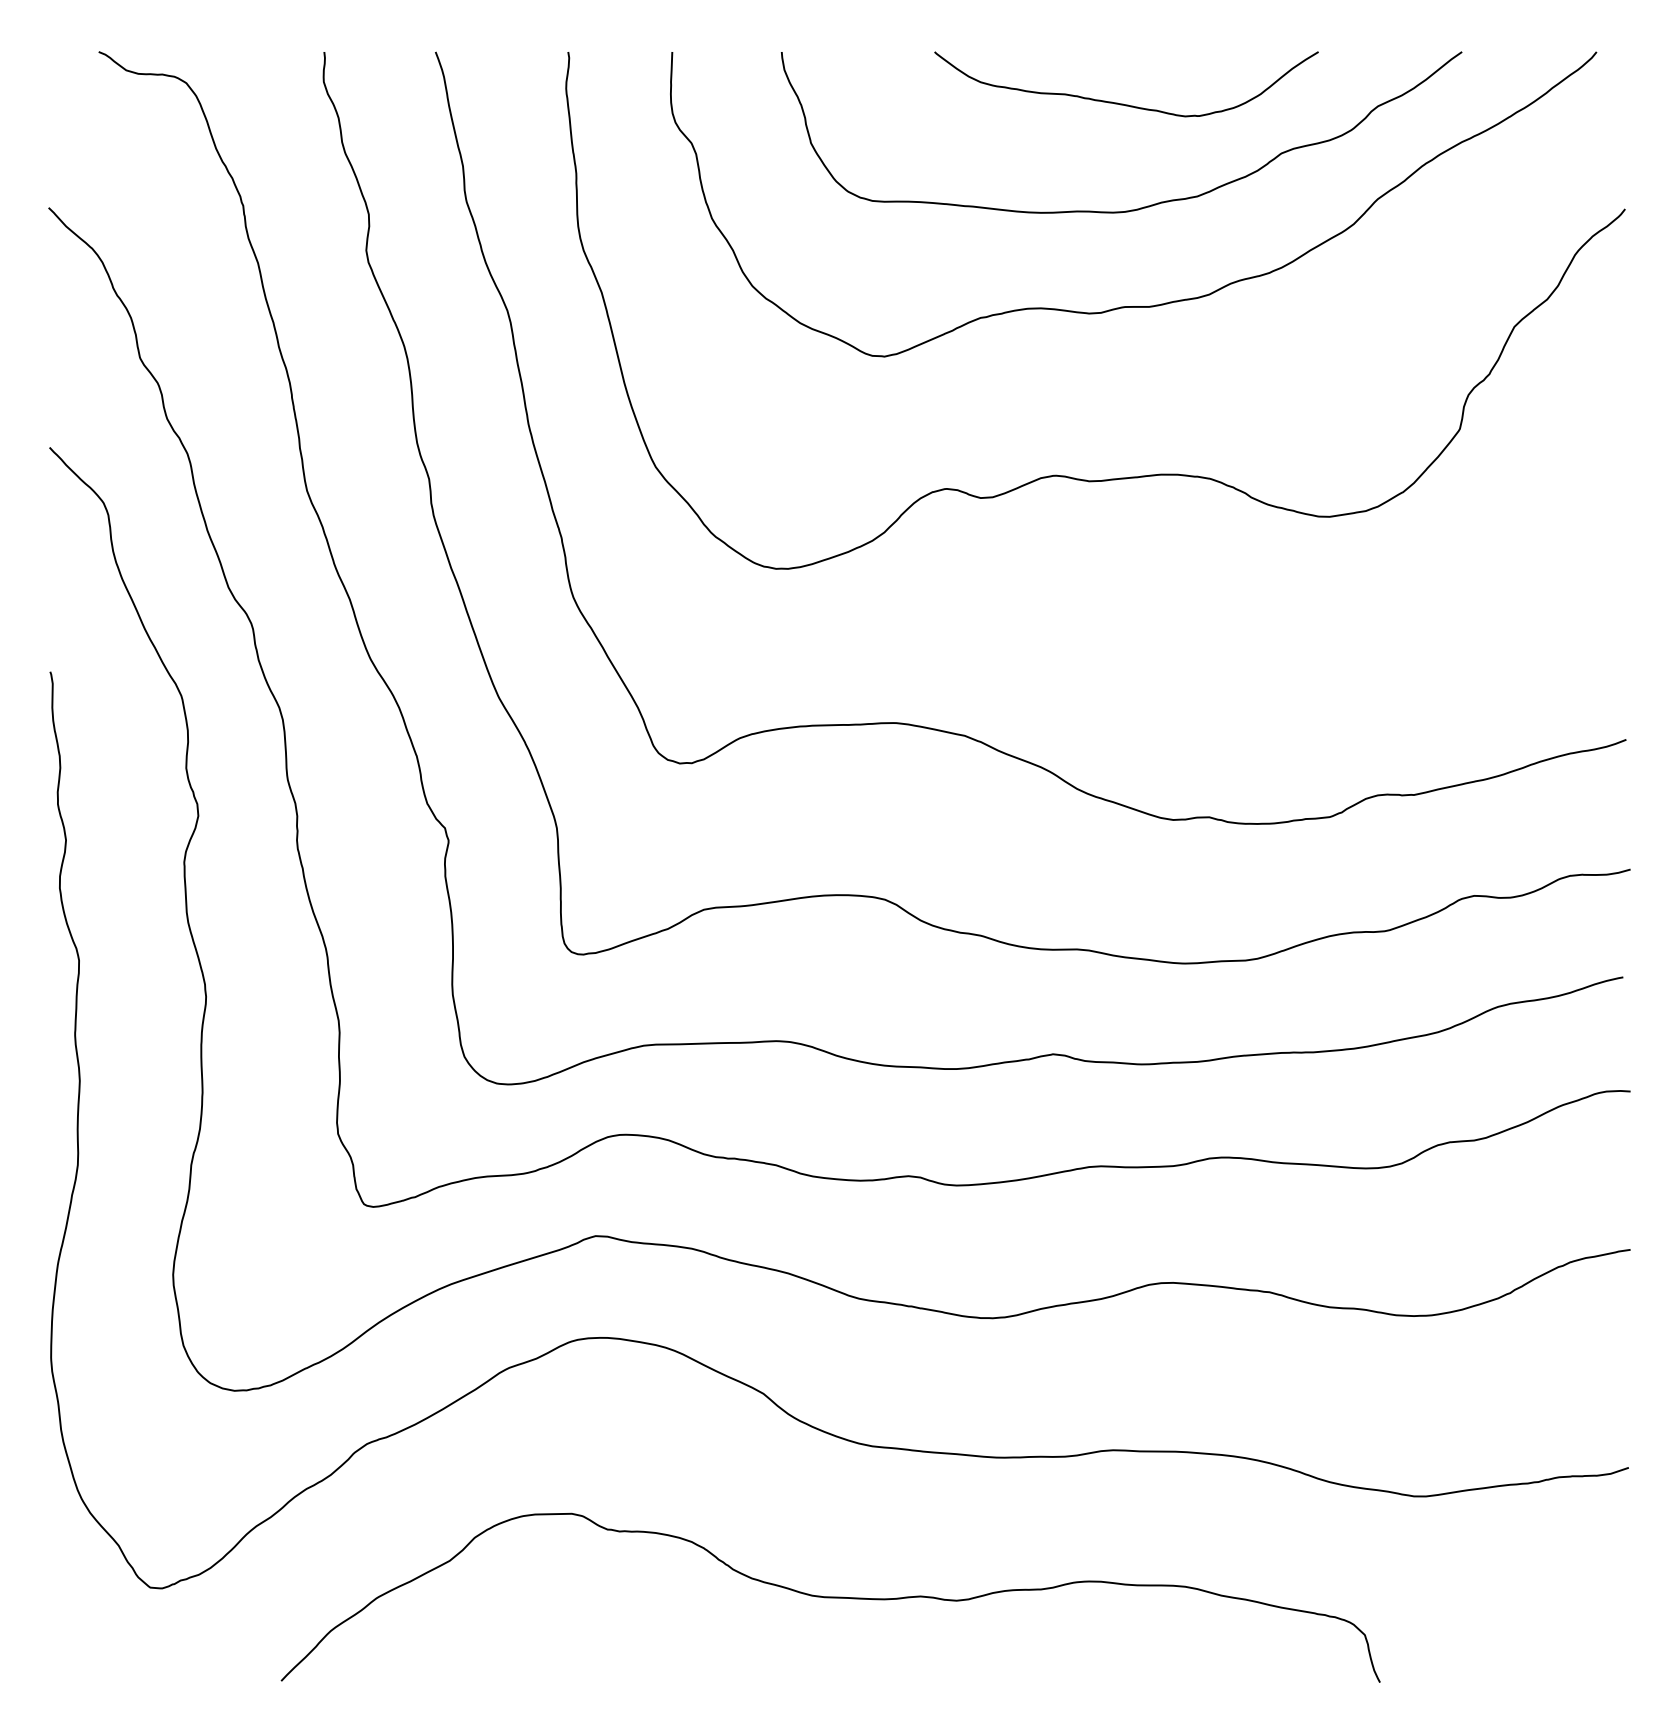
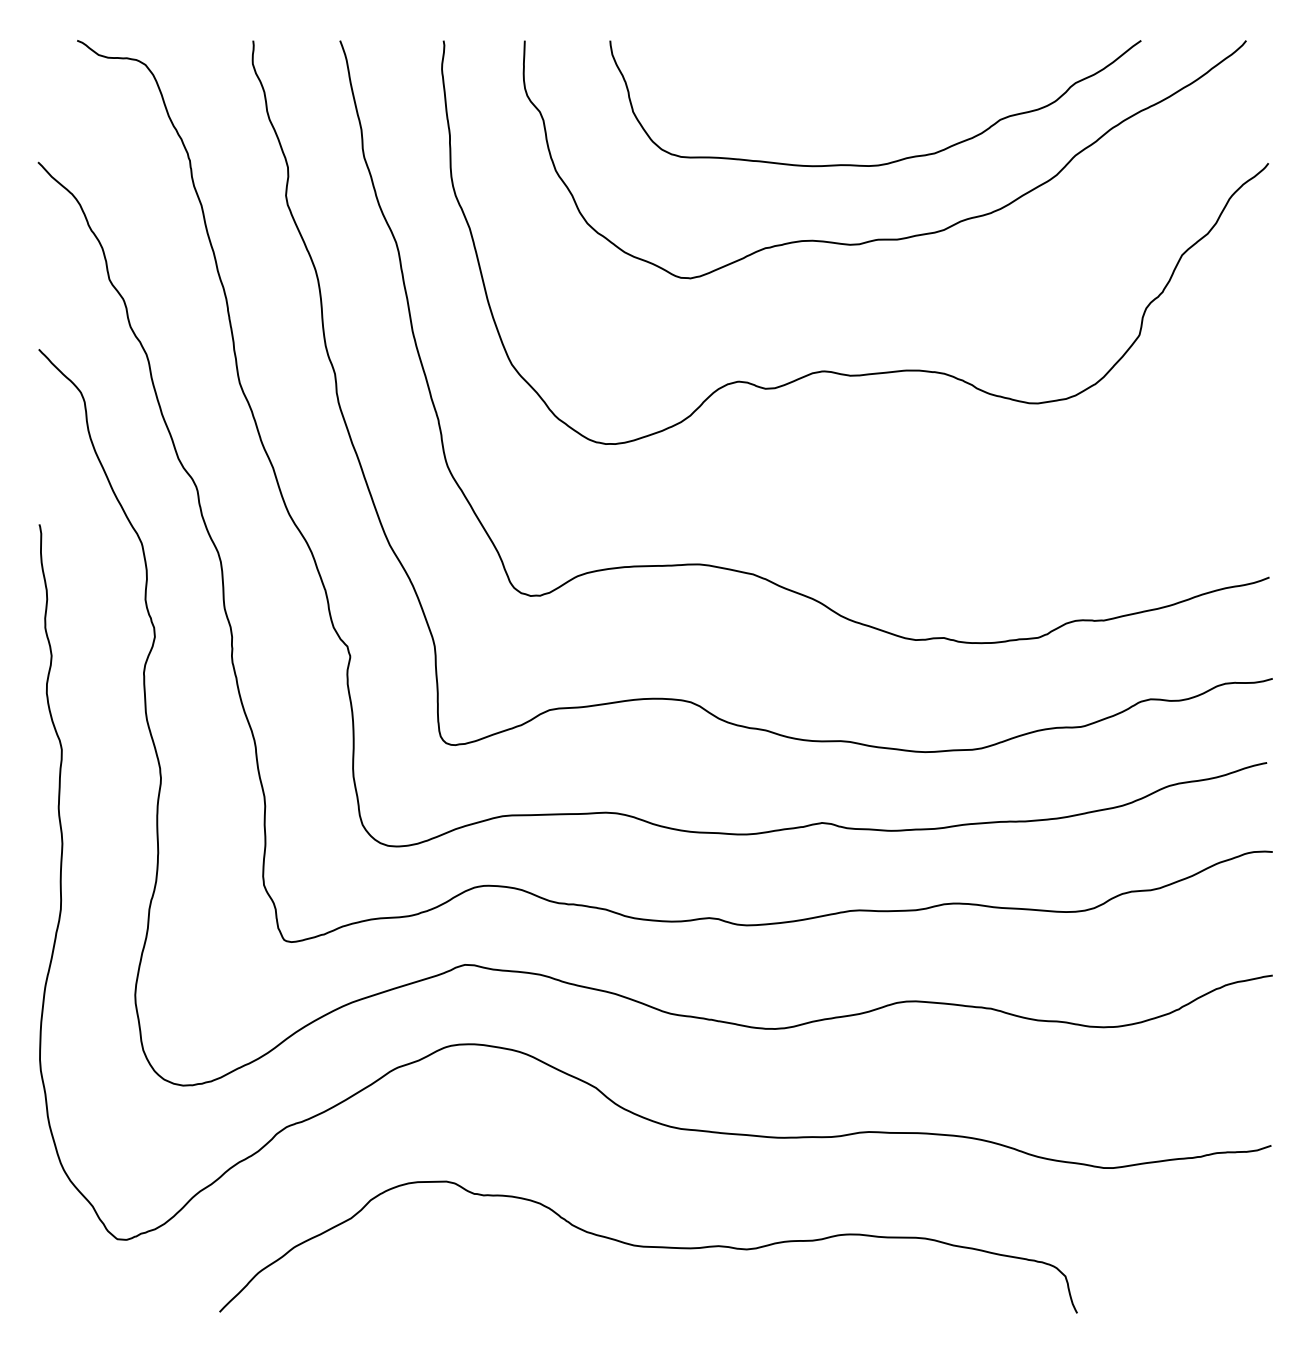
curve: (1123, 103) -> (877, 80), removed

